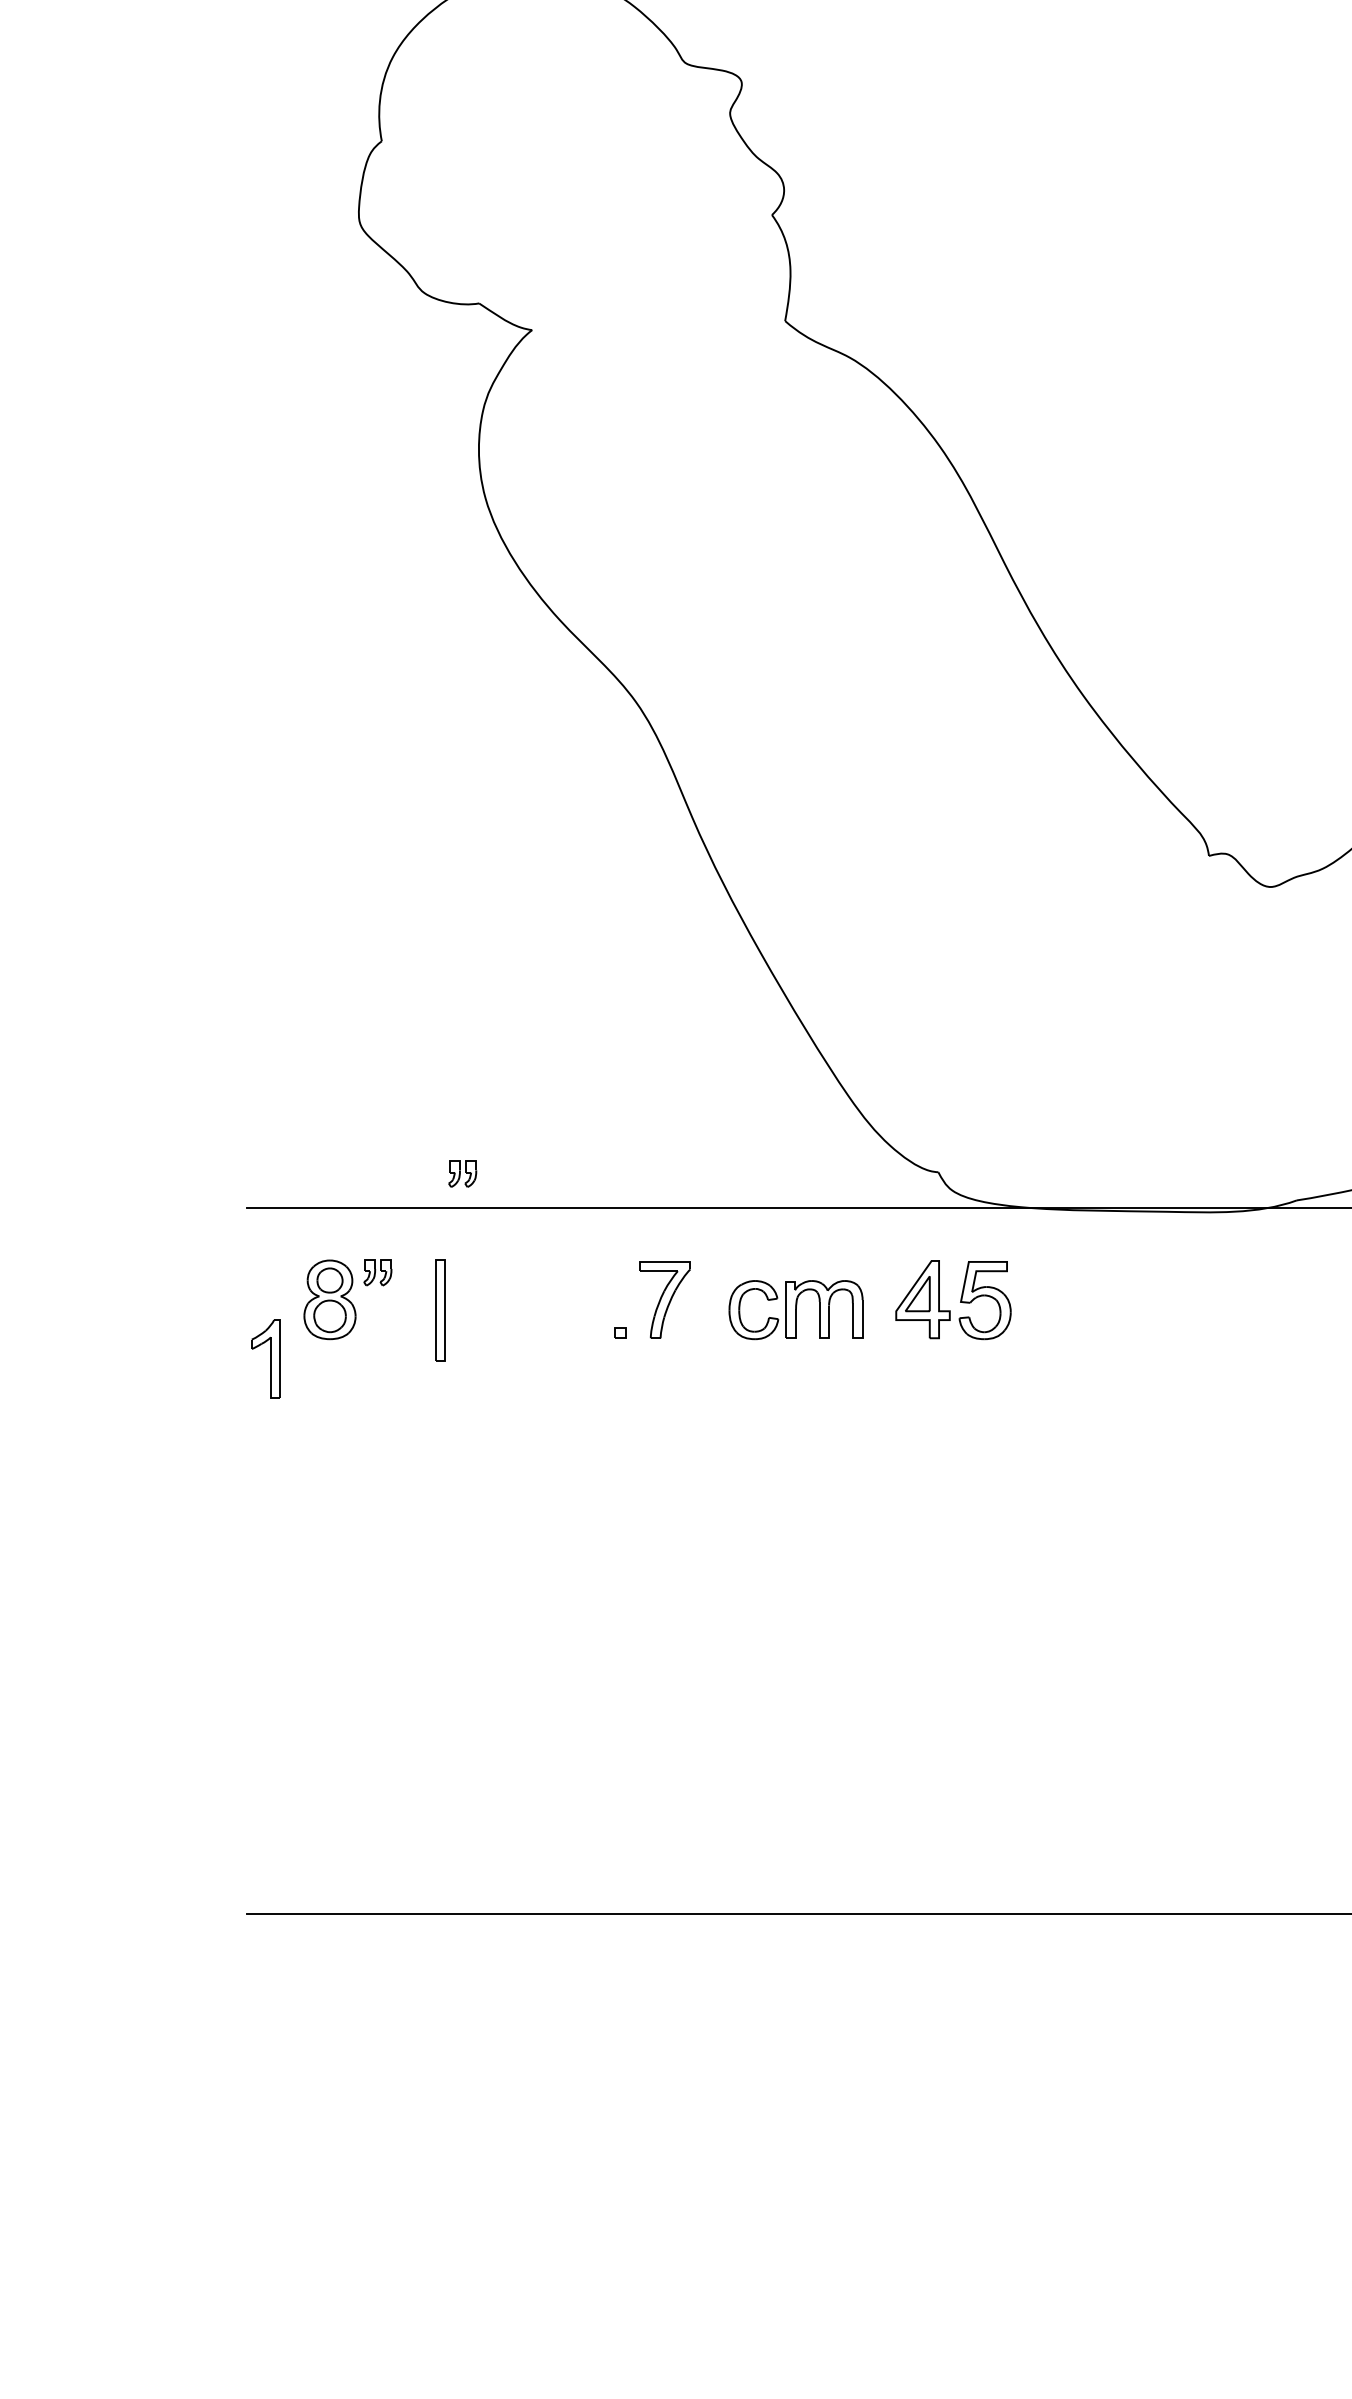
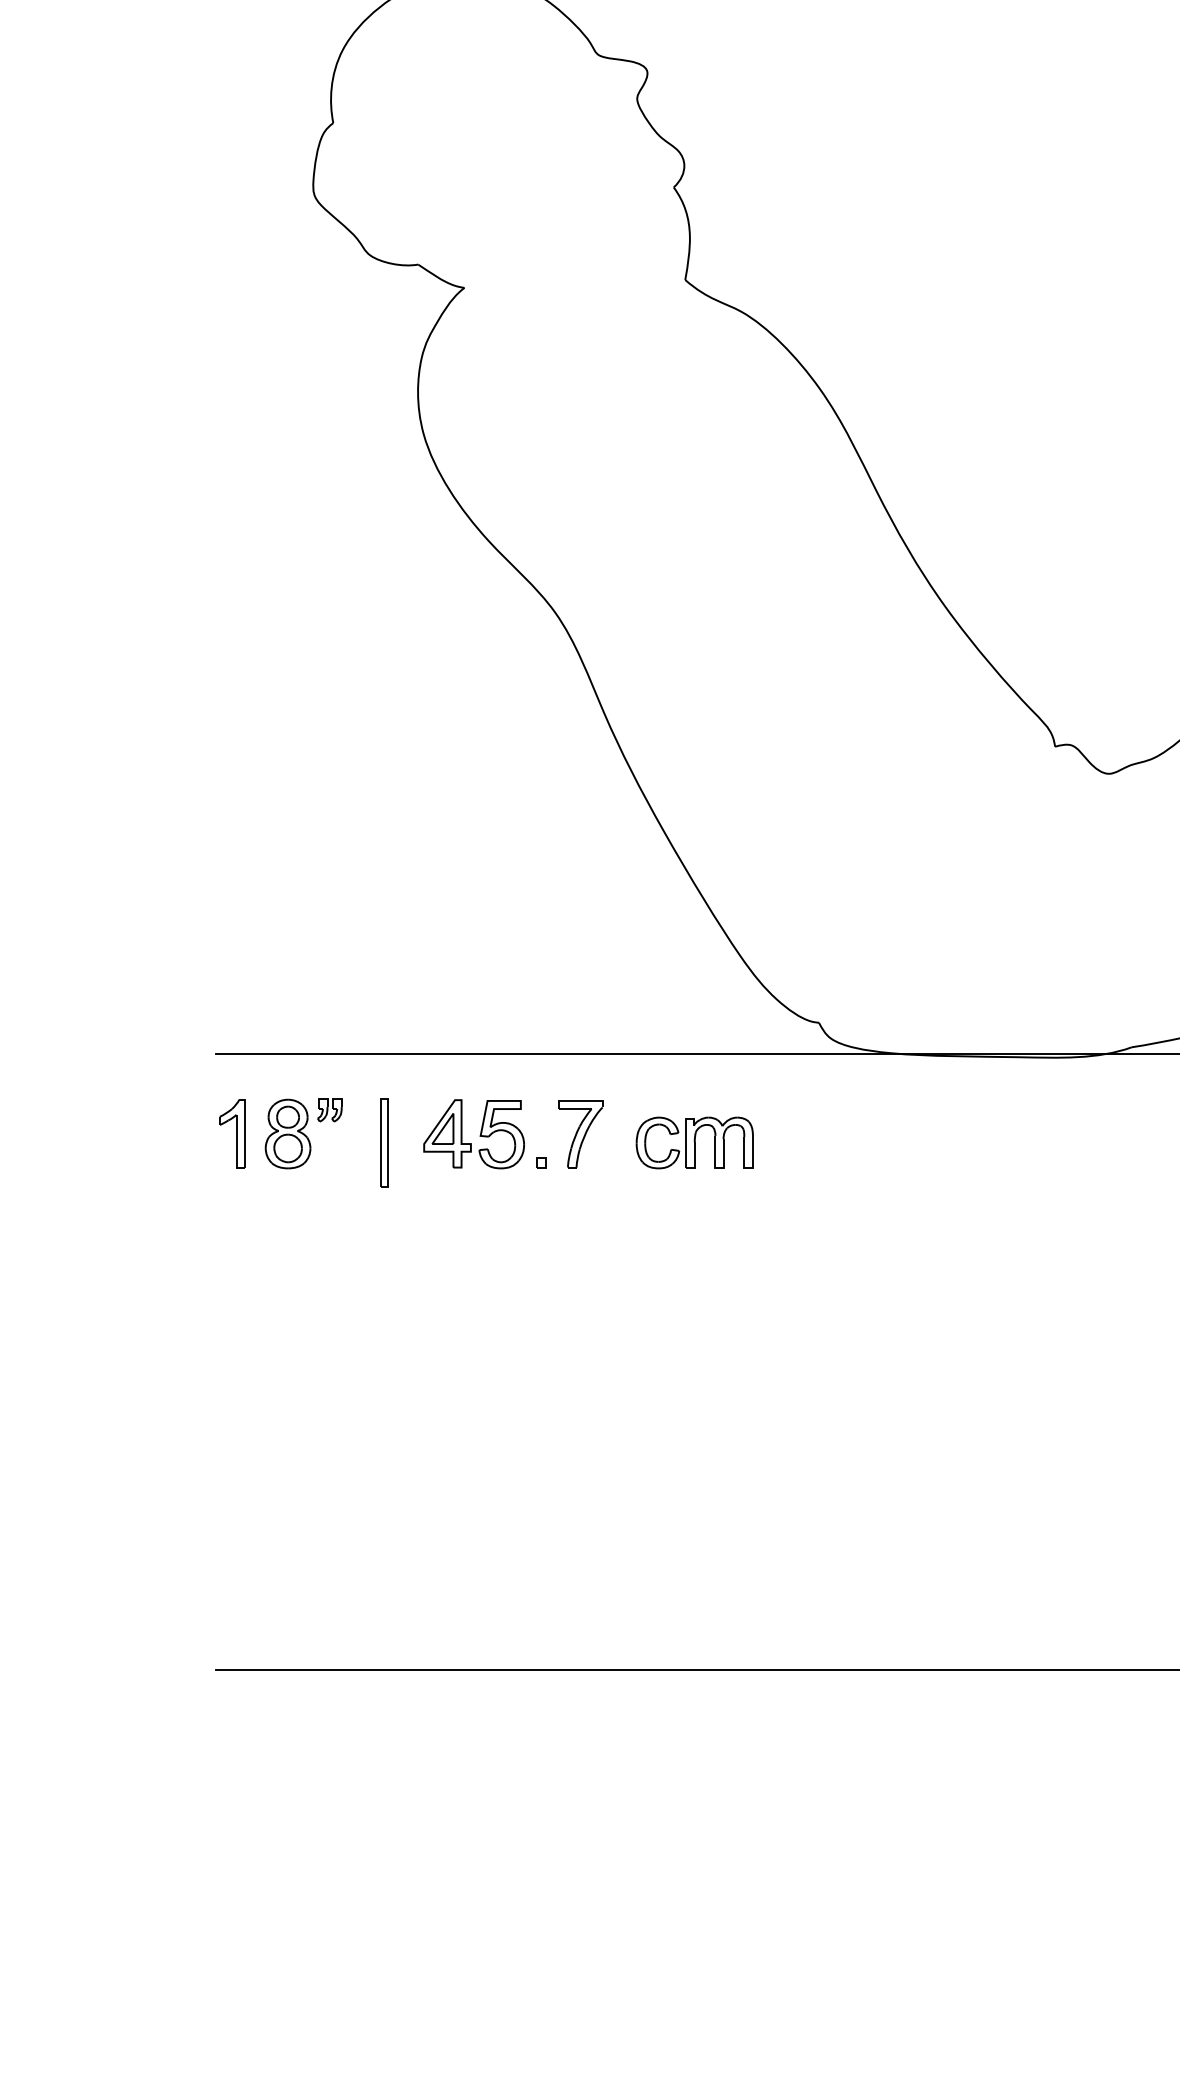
part: (462, 1174) -> (403, 1024), removed
part: (959, 1301) -> (479, 1135), moved
part: (266, 1358) -> (232, 1133), moved

